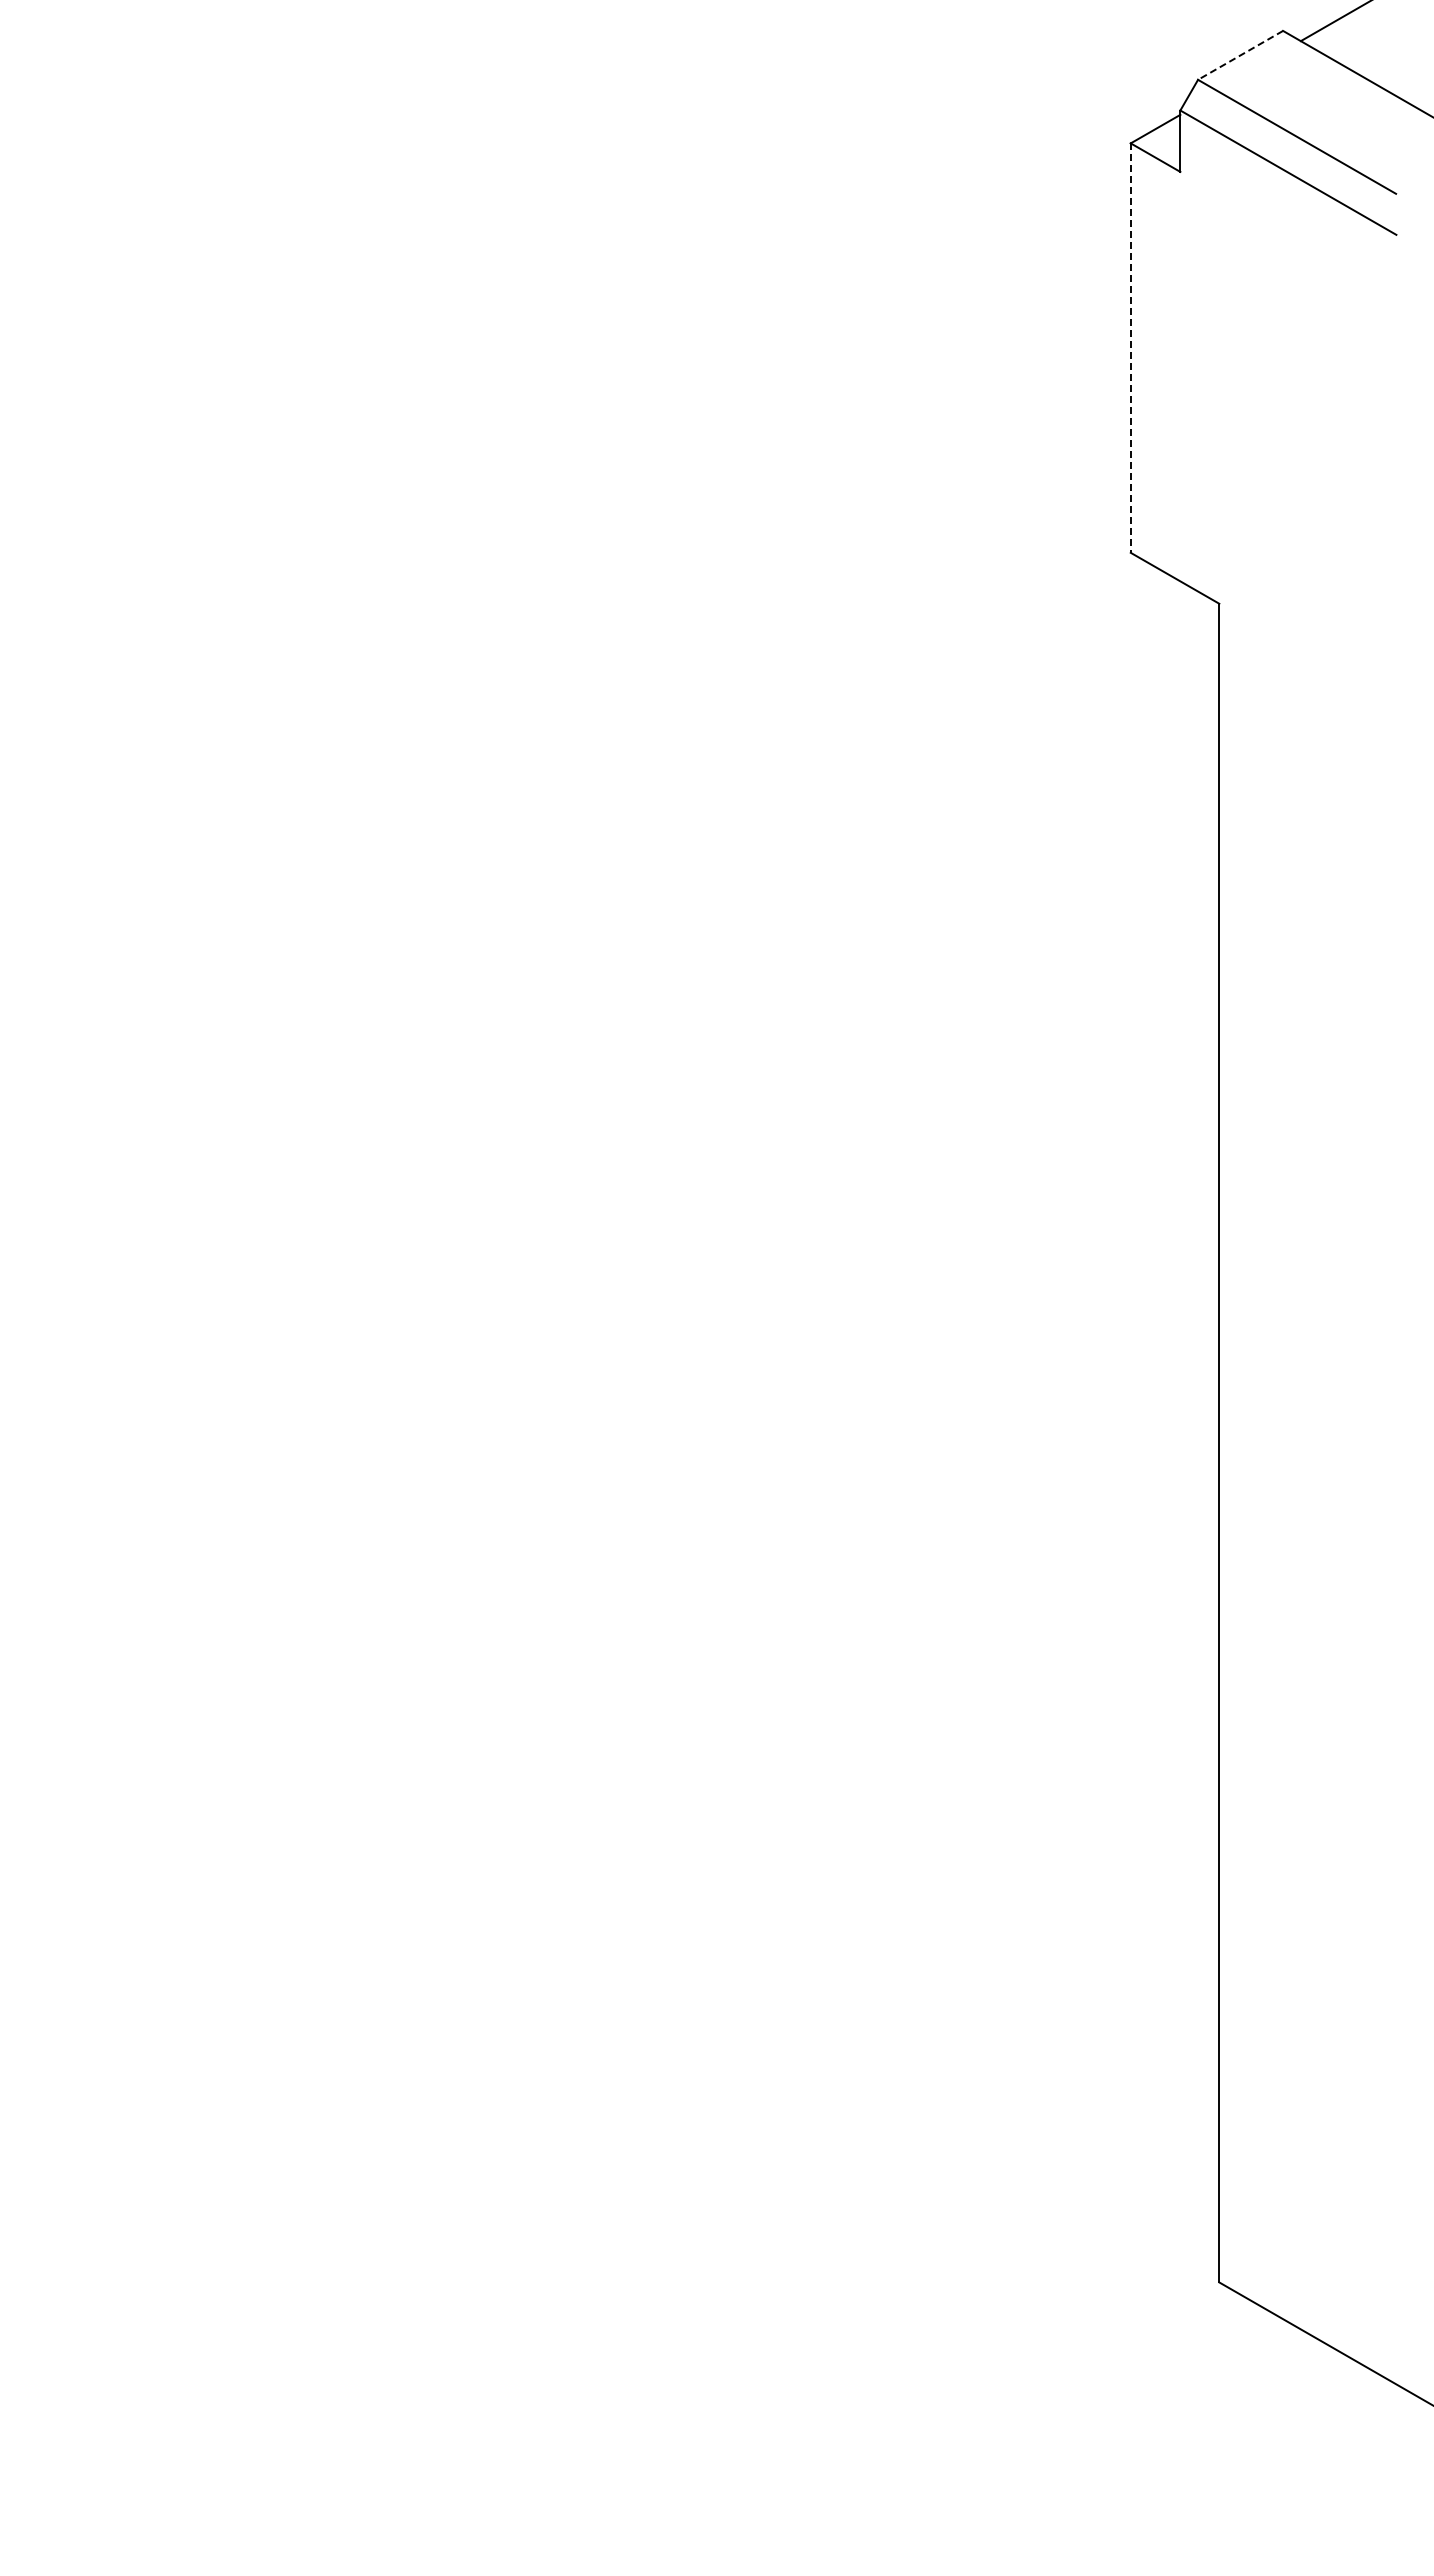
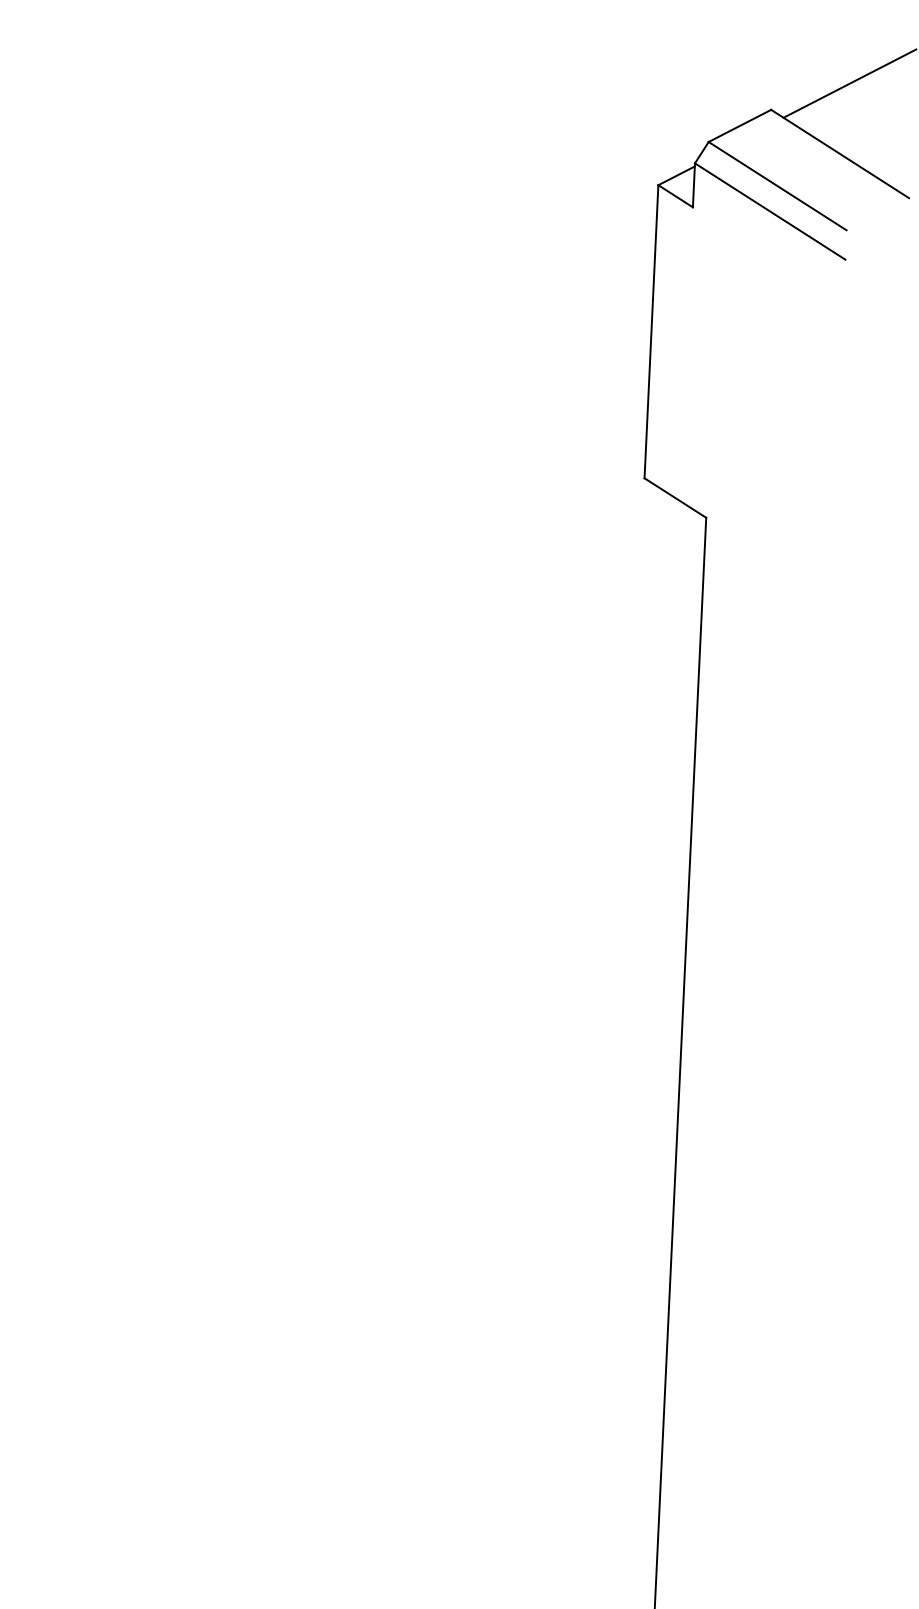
line: (1240, 55) -> (739, 126), dashed -> solid
line: (1130, 348) -> (651, 332), dashed -> solid

